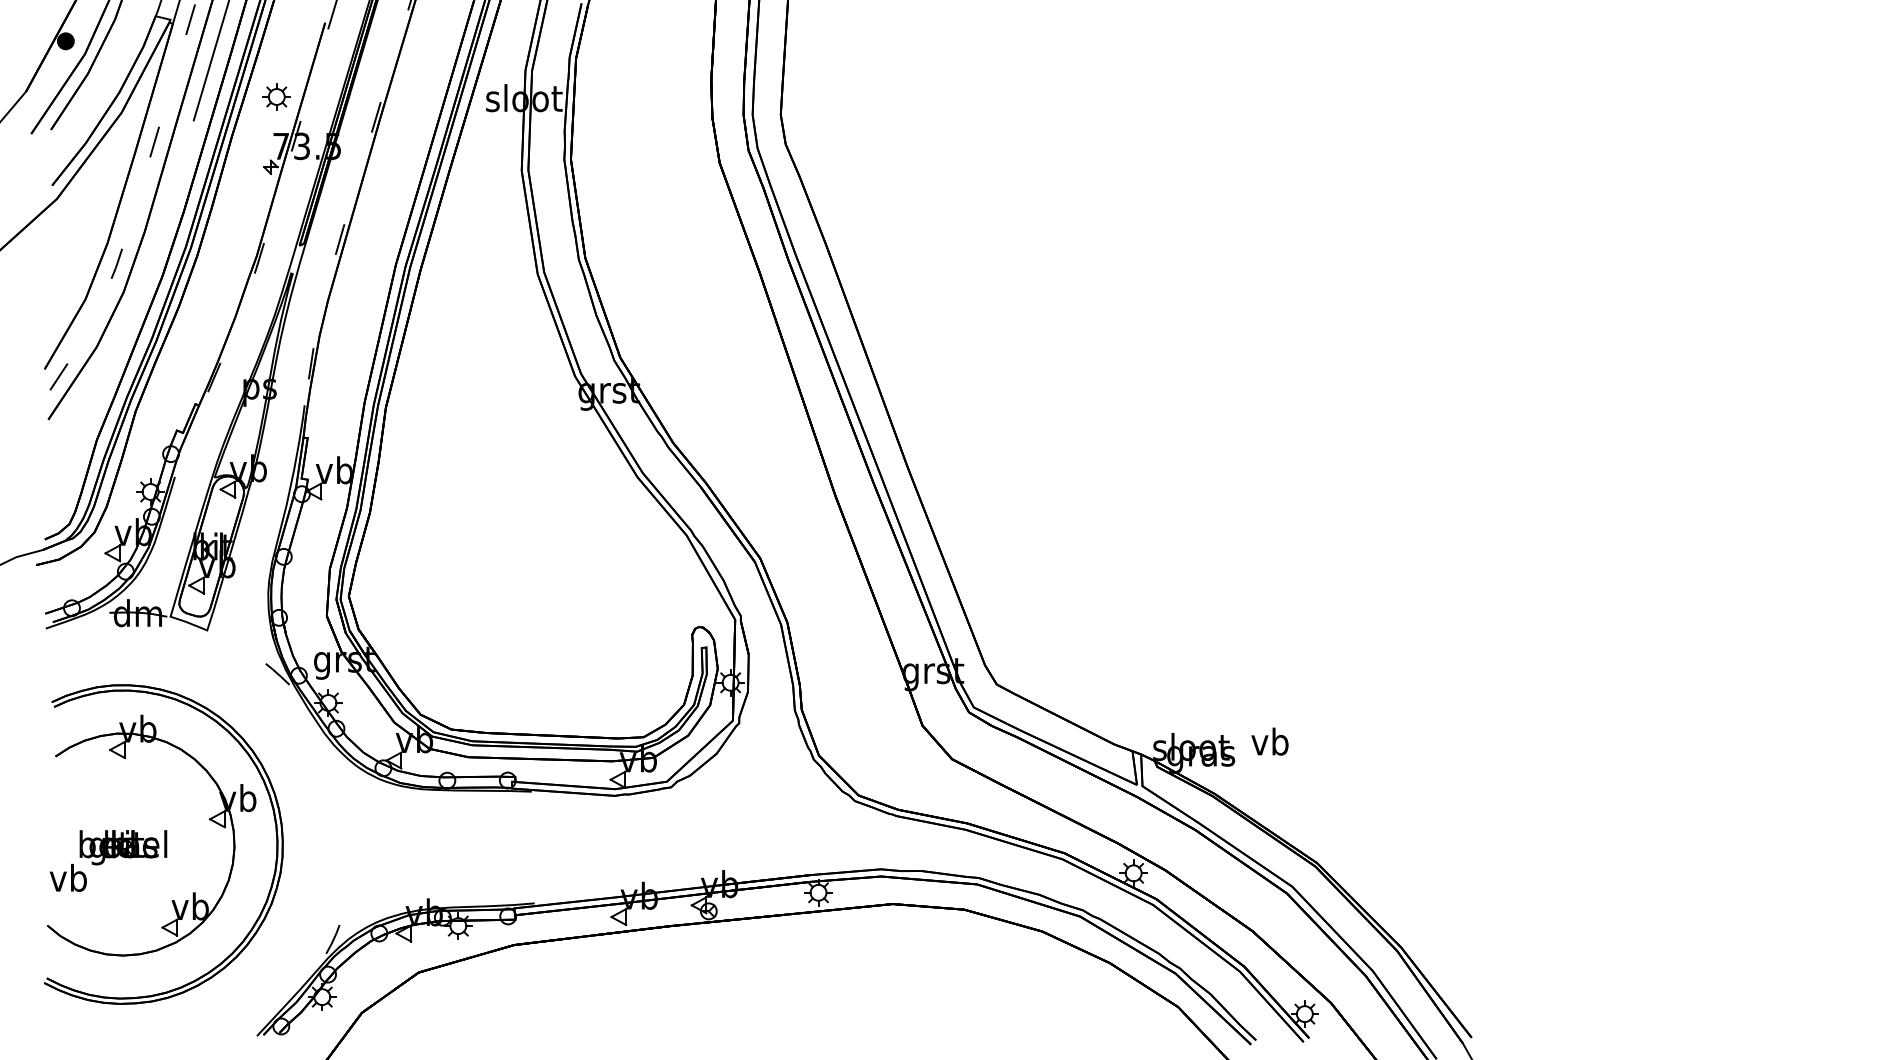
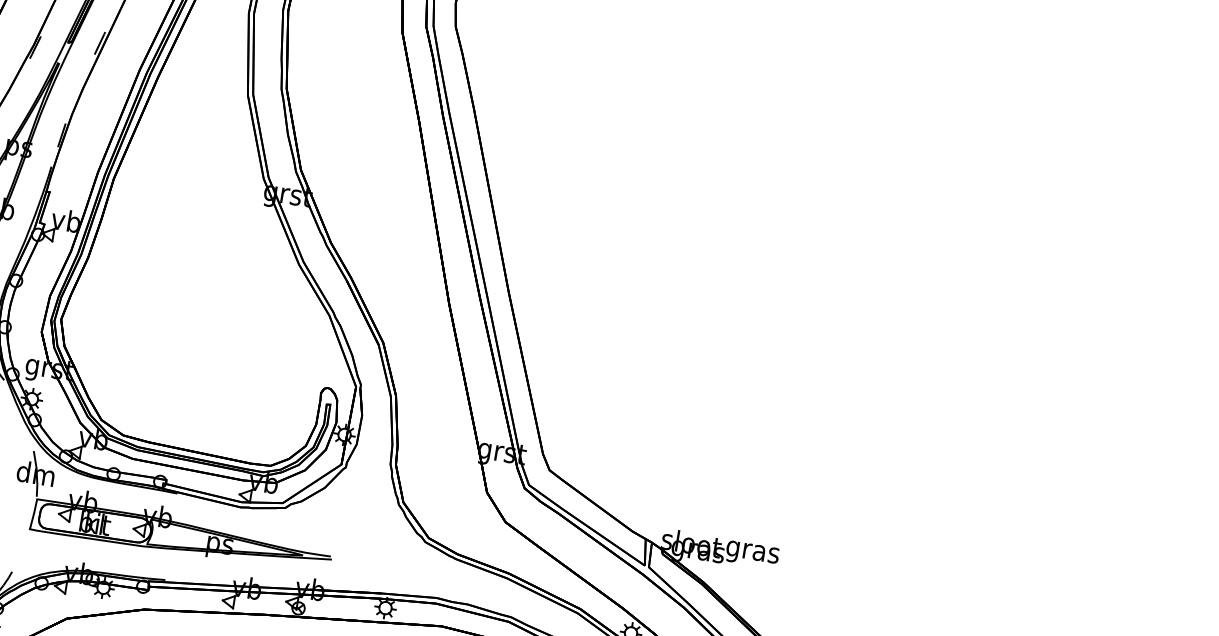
text: (1270, 744) -> (752, 551), vb -> gras
part: (532, 817) -> (174, 513), added

